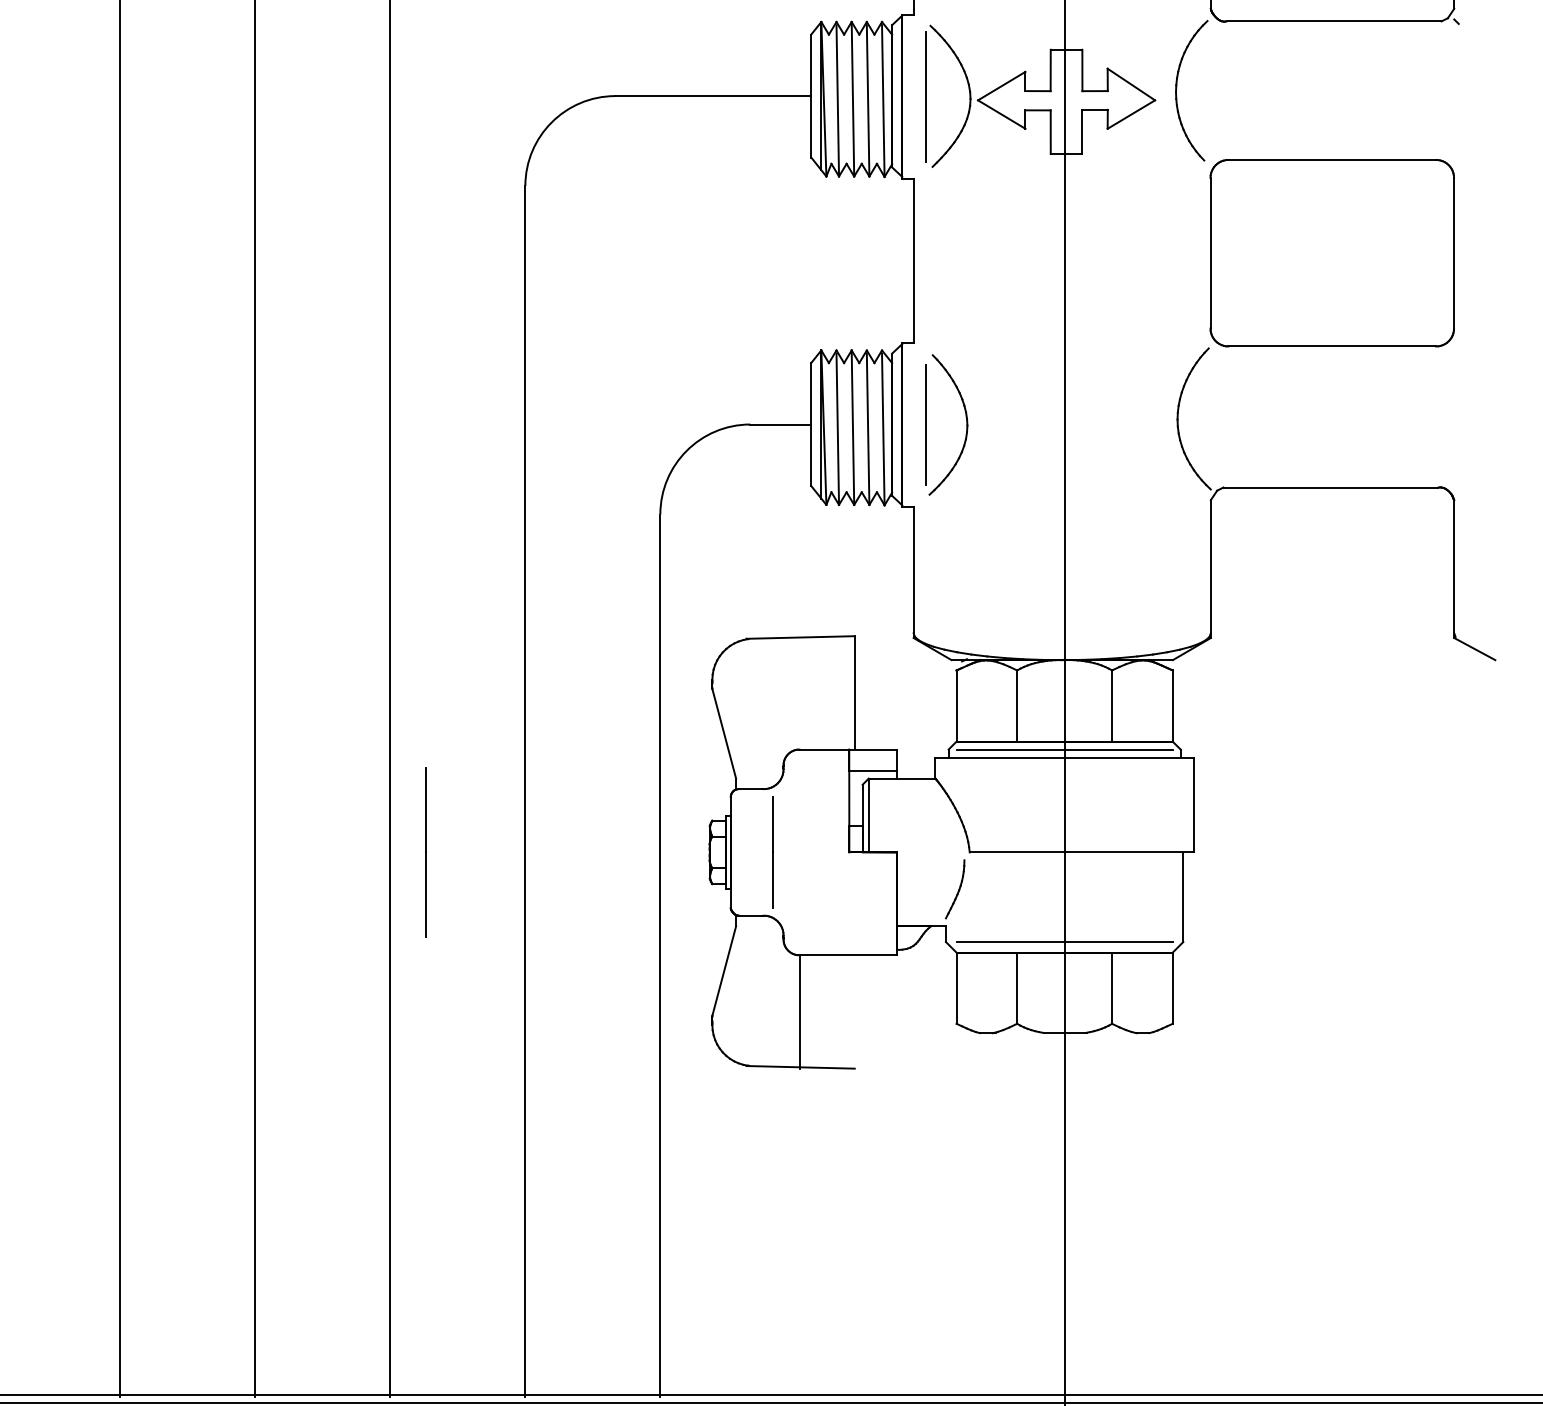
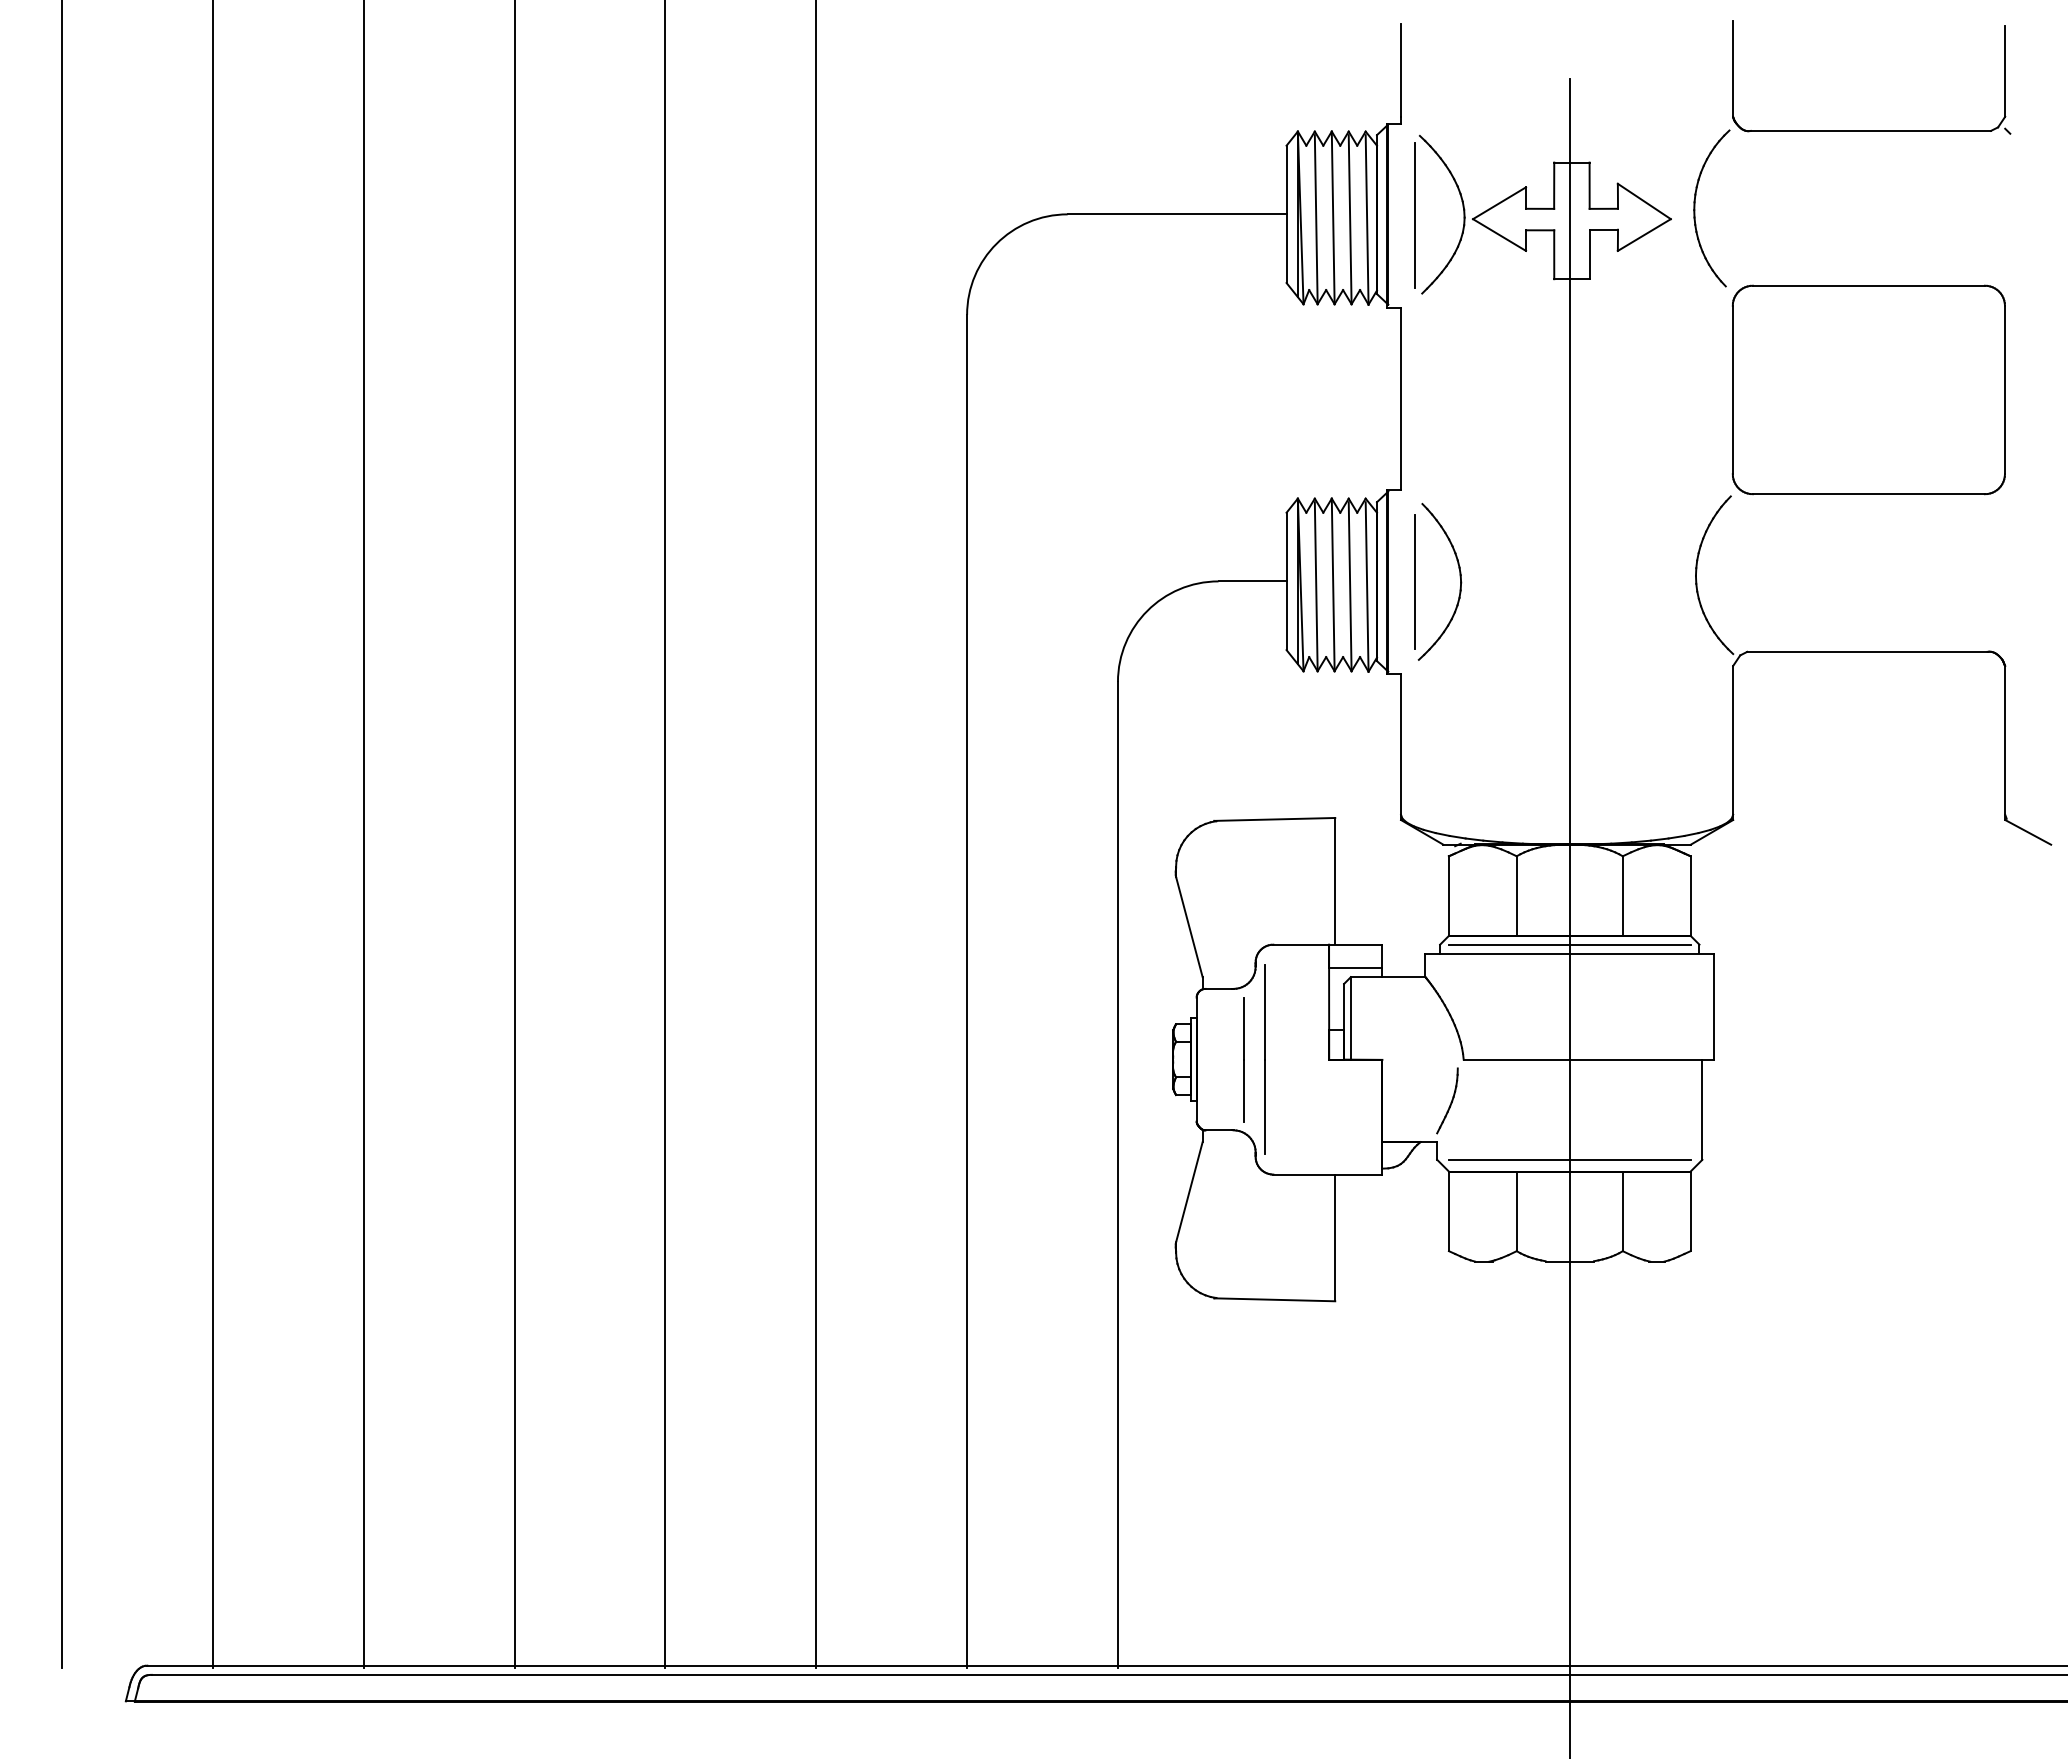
line: (426, 852) -> (1264, 1059), moved
line: (800, 1011) -> (1335, 1237), moved

